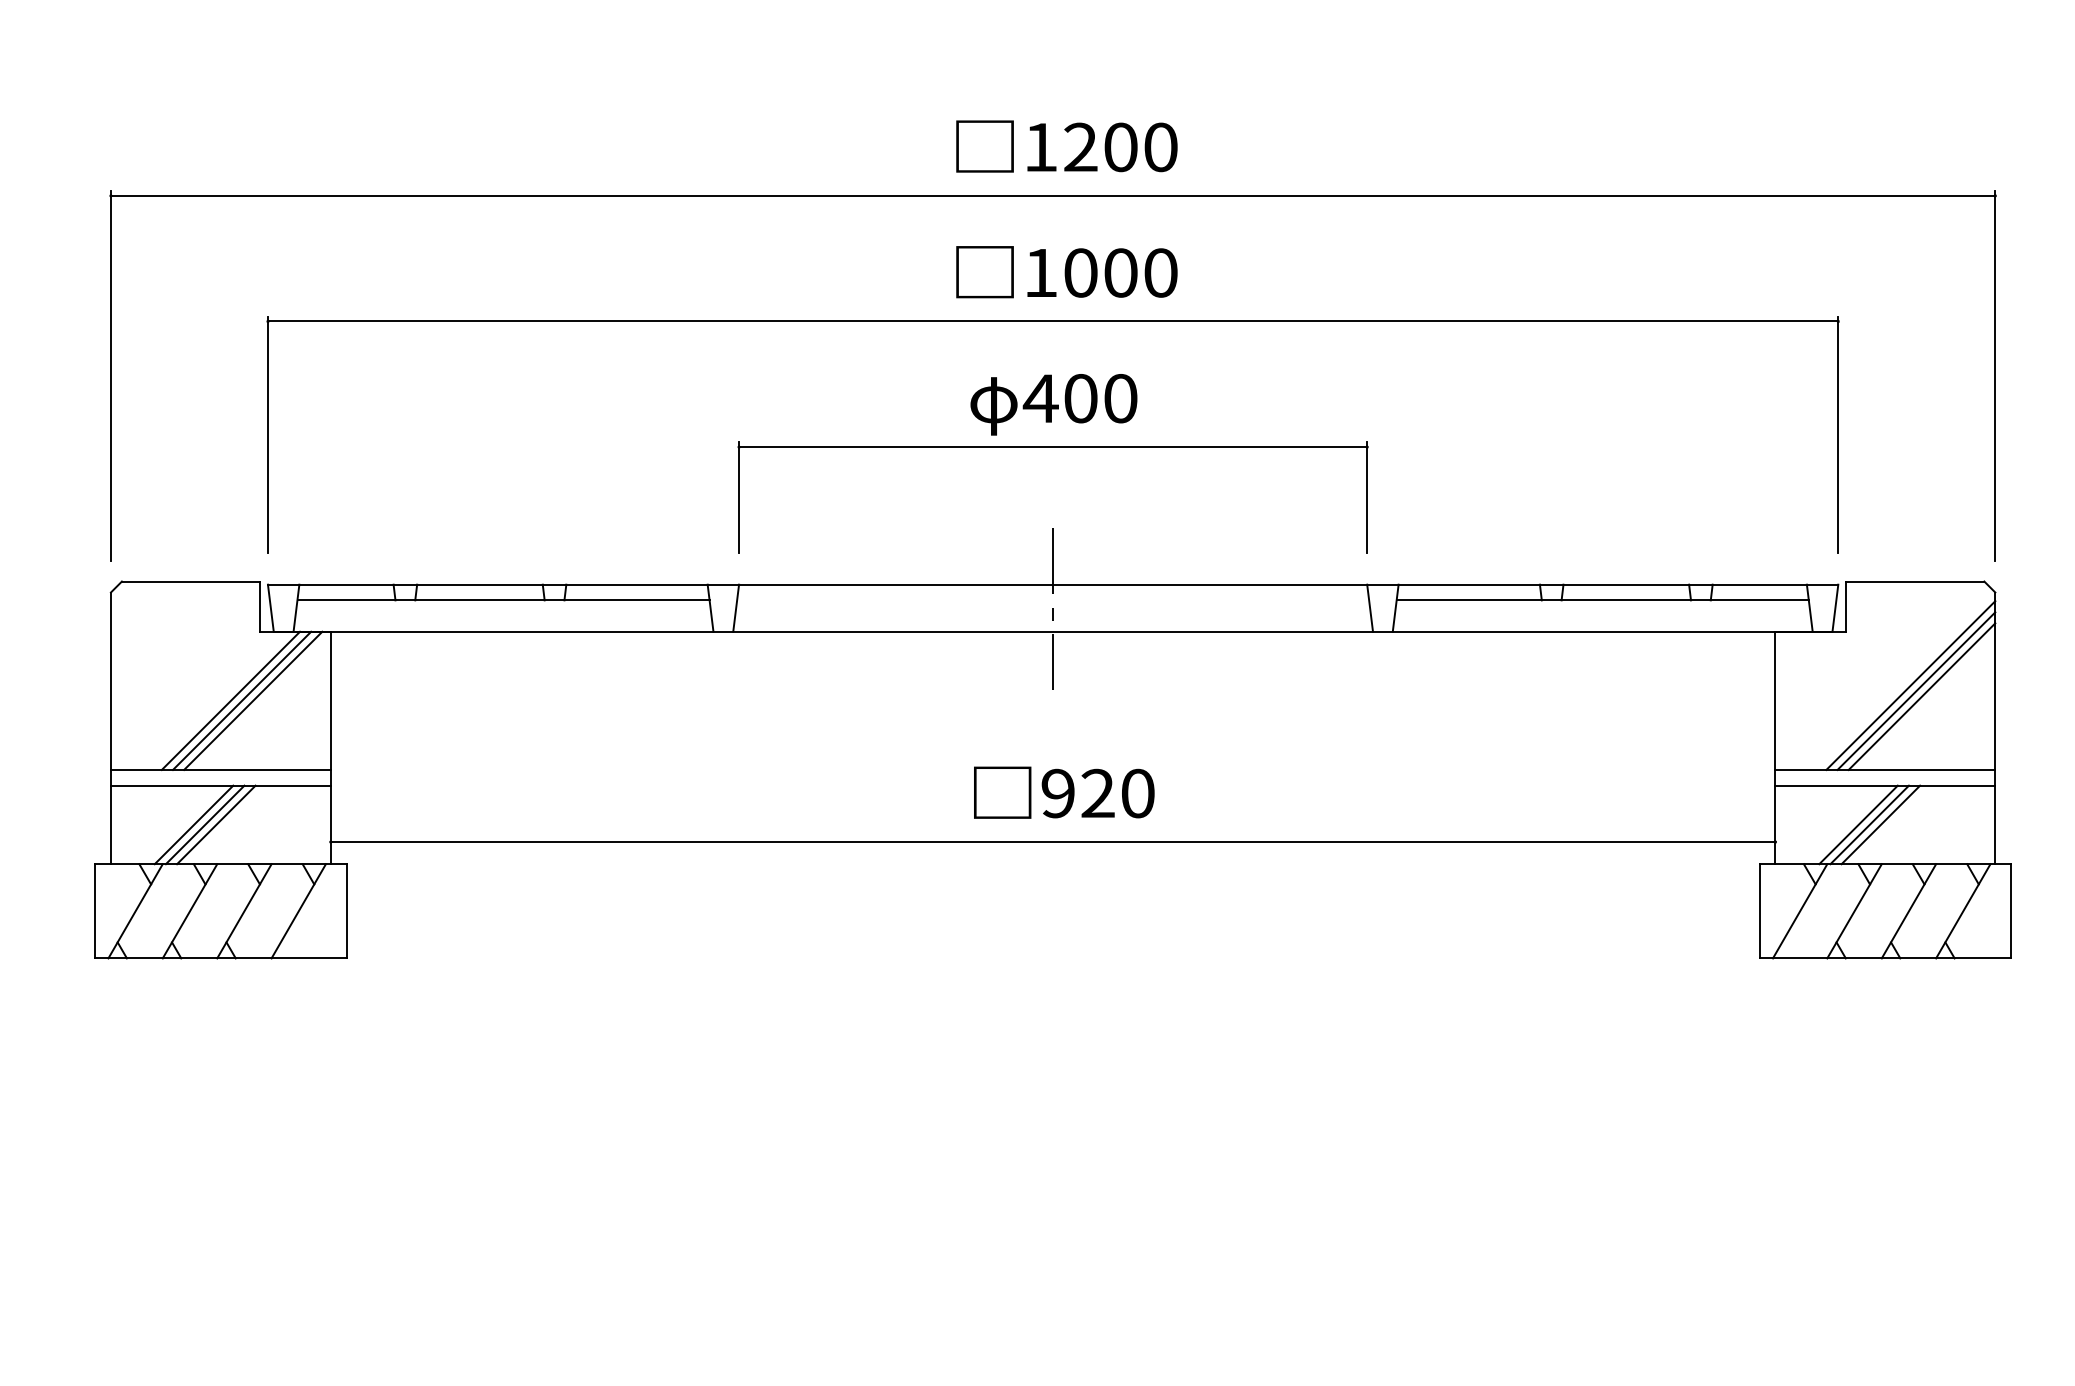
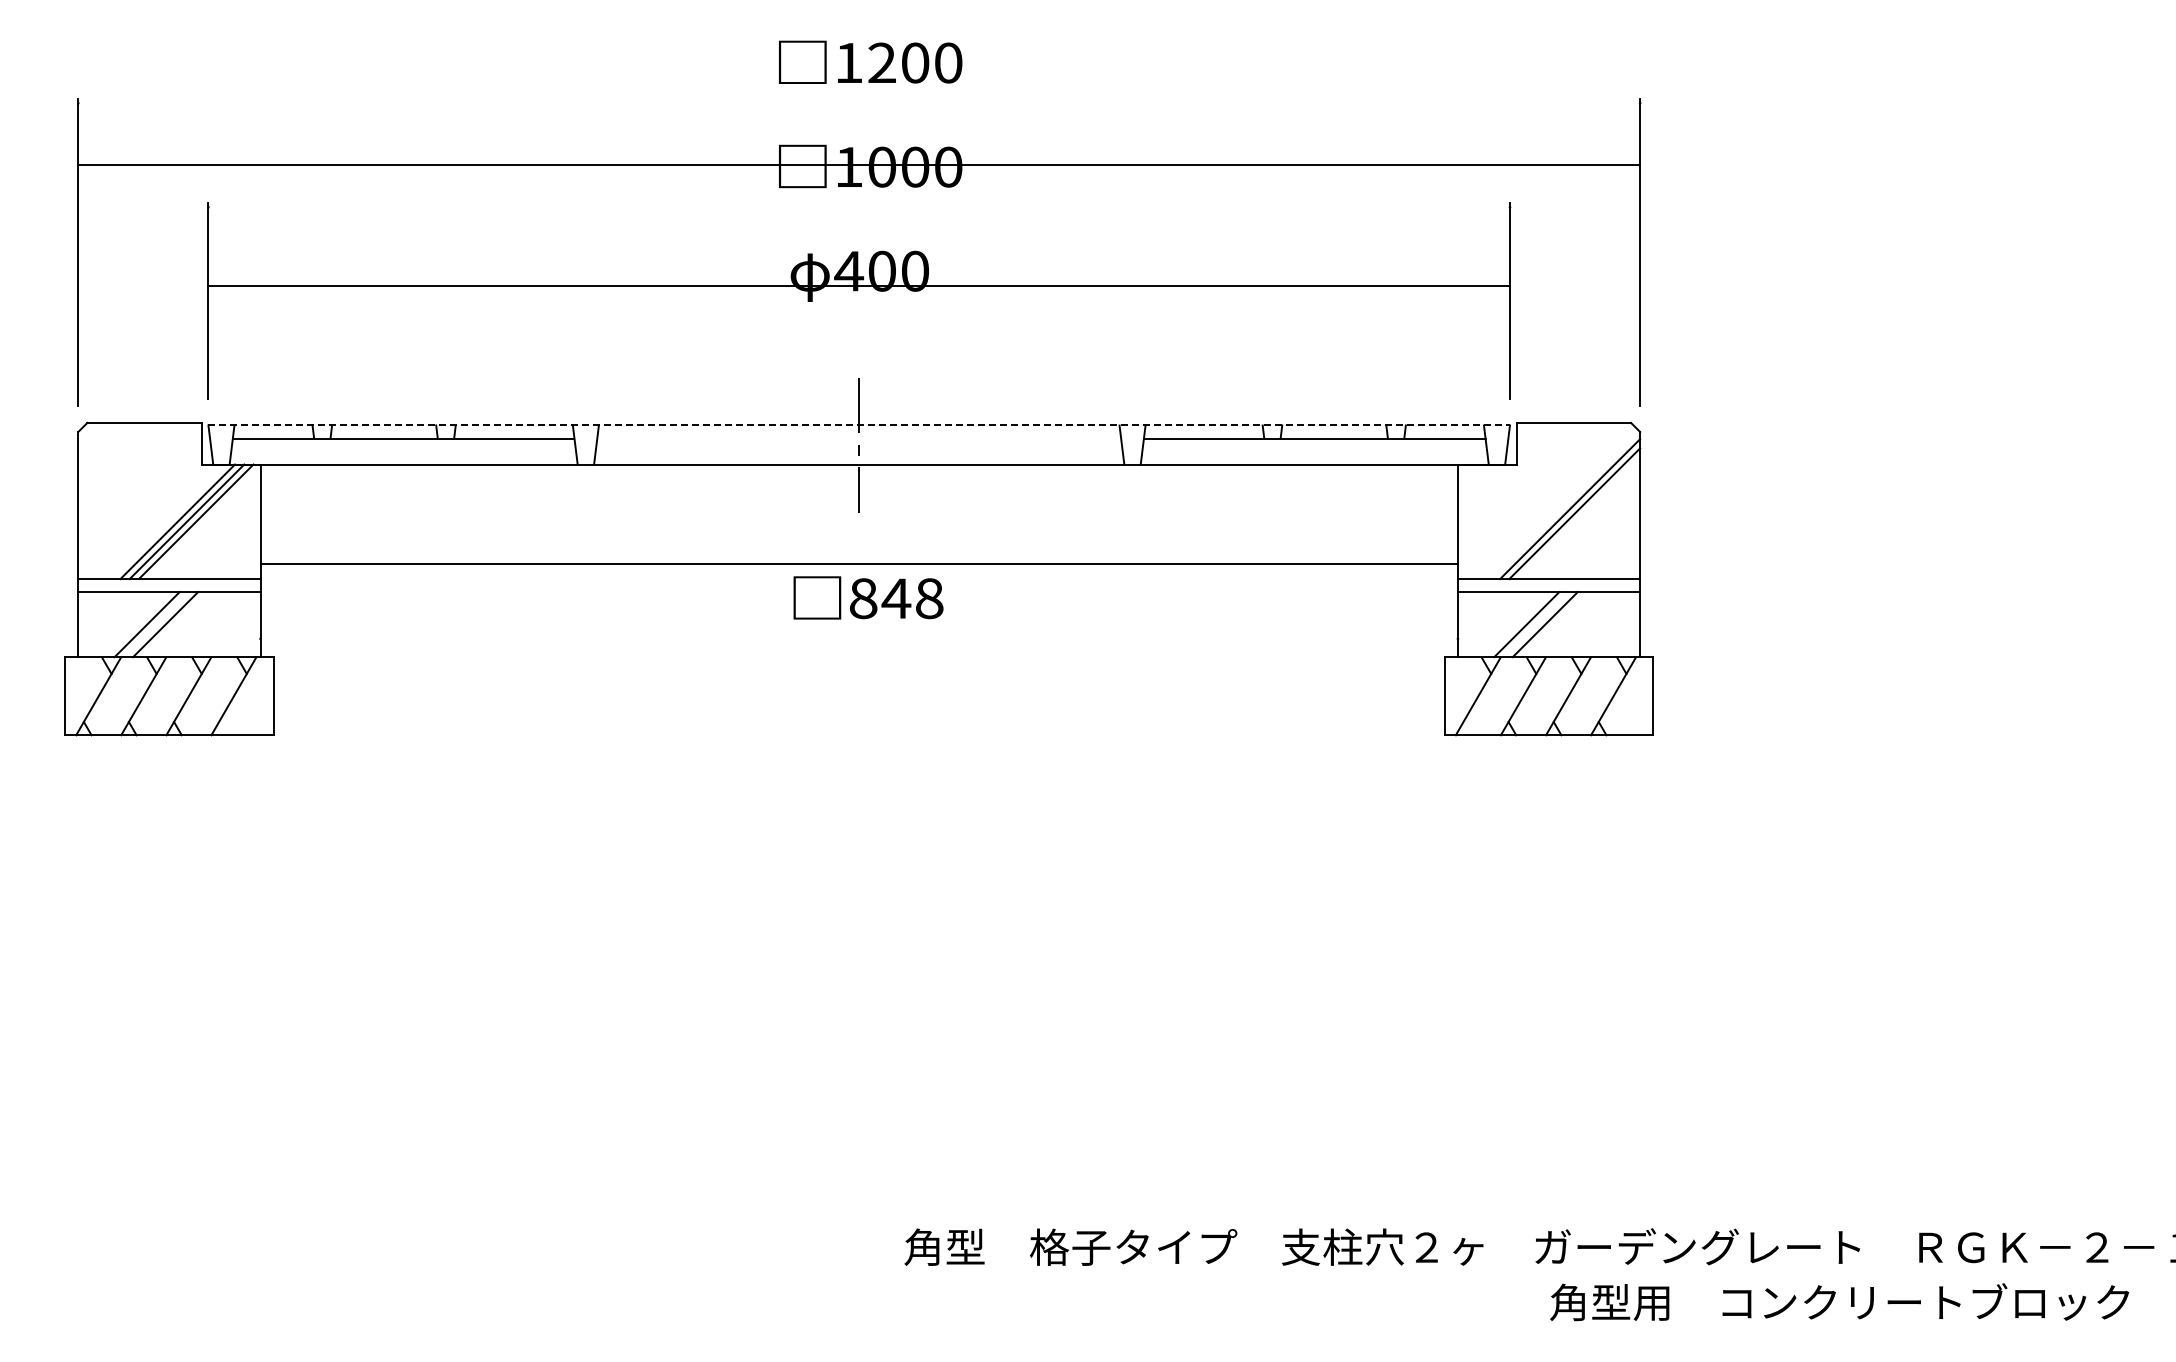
line: (1053, 196) -> (859, 165), moved
line: (1052, 321) -> (858, 286), moved
part: (1052, 447) -> (858, 311), removed
line: (1053, 584) -> (859, 425), solid -> dashed
line: (1922, 696) -> (1579, 518), removed
text: (1098, 793) -> (896, 598), 920 -> 848
line: (204, 824) -> (155, 624), removed
line: (1869, 824) -> (1535, 624), removed
line: (1052, 841) -> (858, 563), moved

